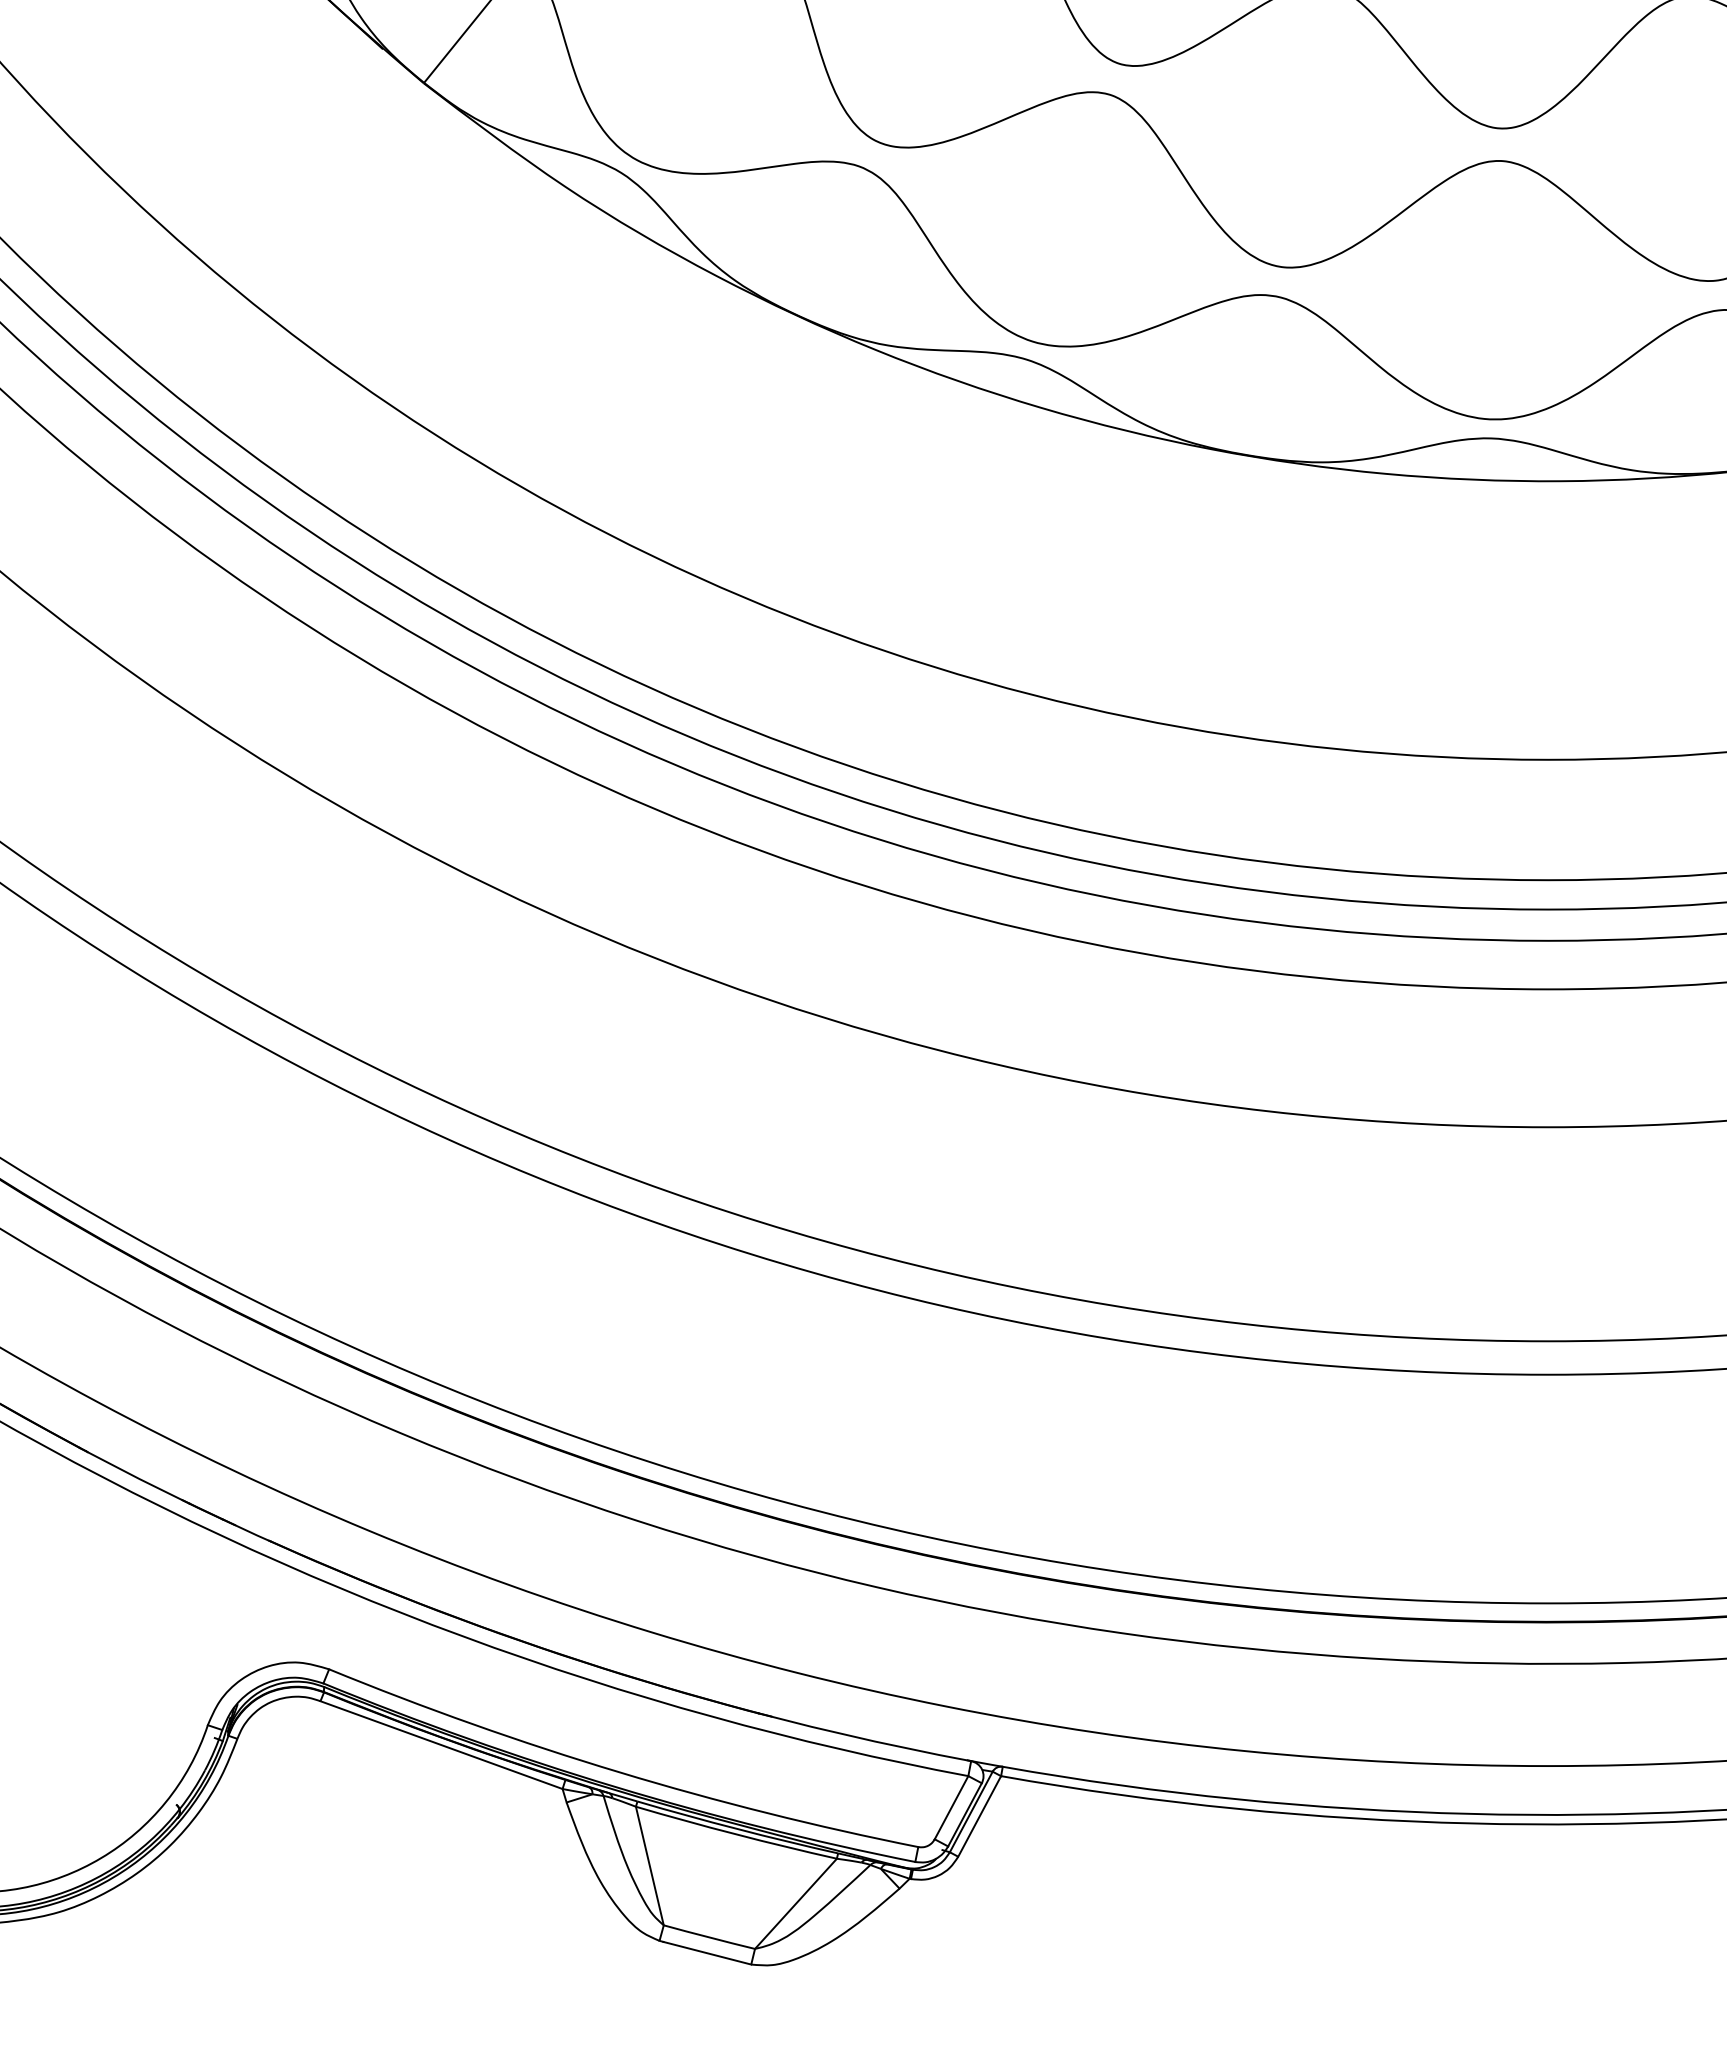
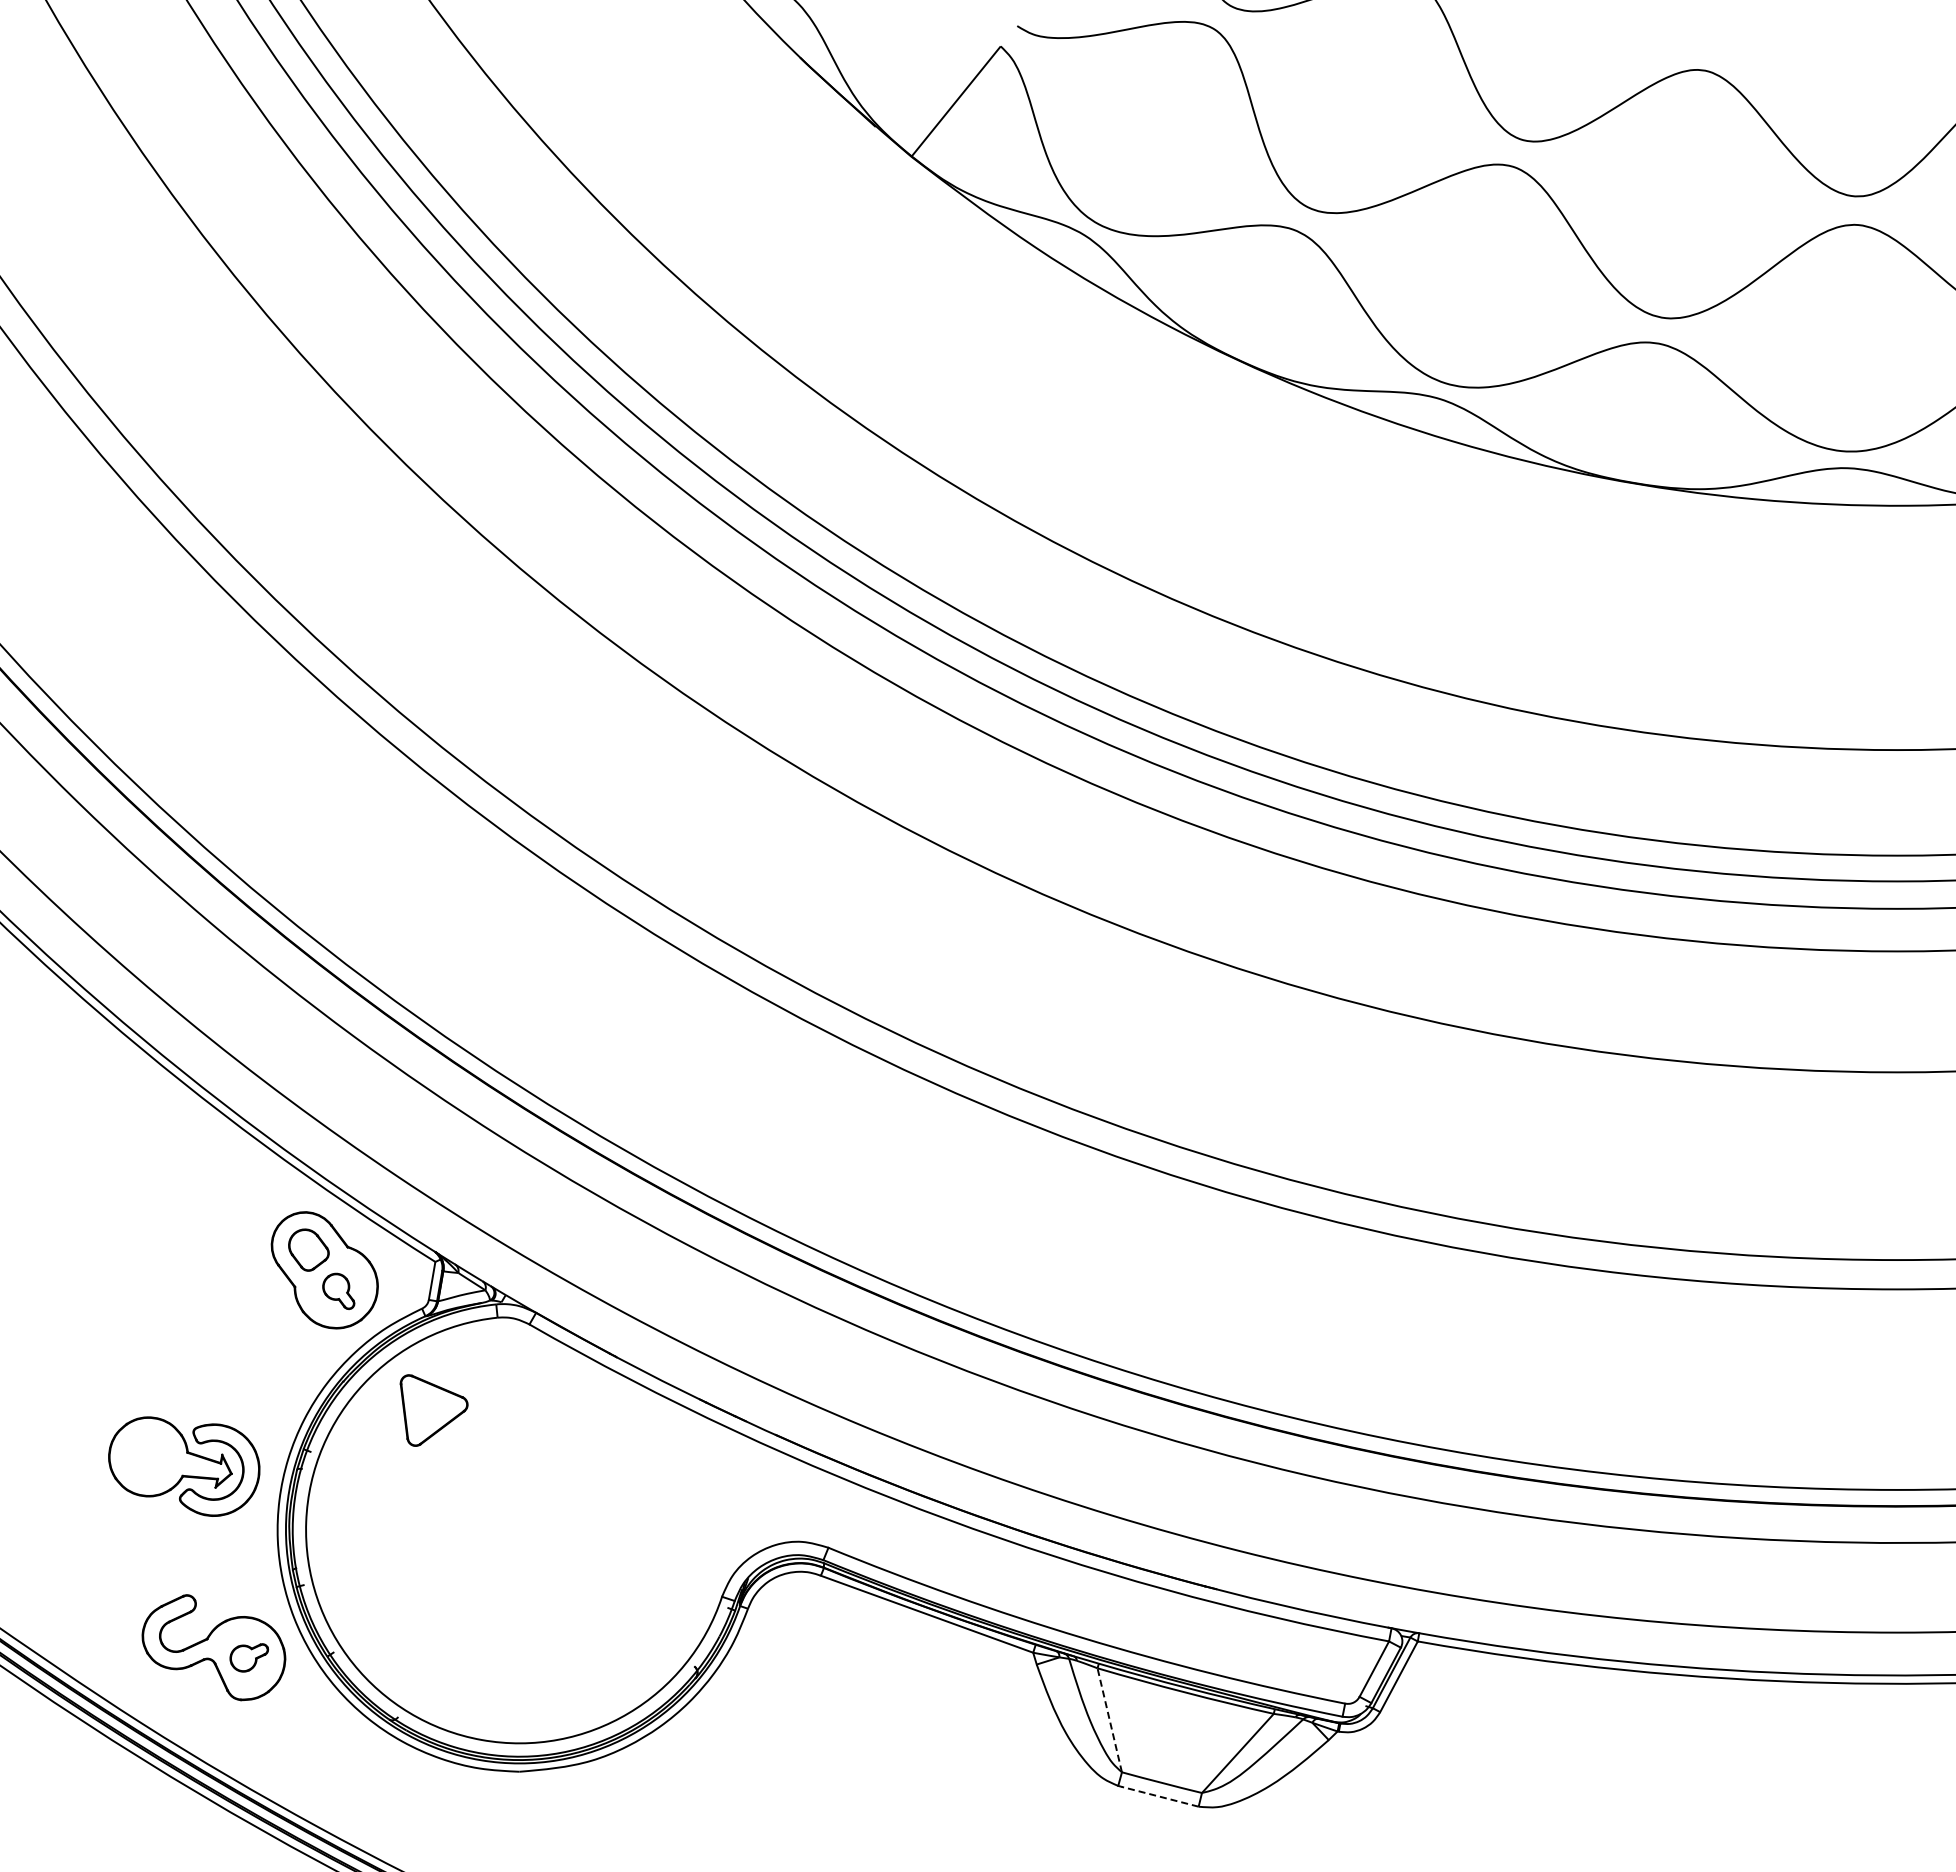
line: (649, 1865) -> (1109, 1719), solid -> dashed
line: (707, 1952) -> (1160, 1796), solid -> dashed

